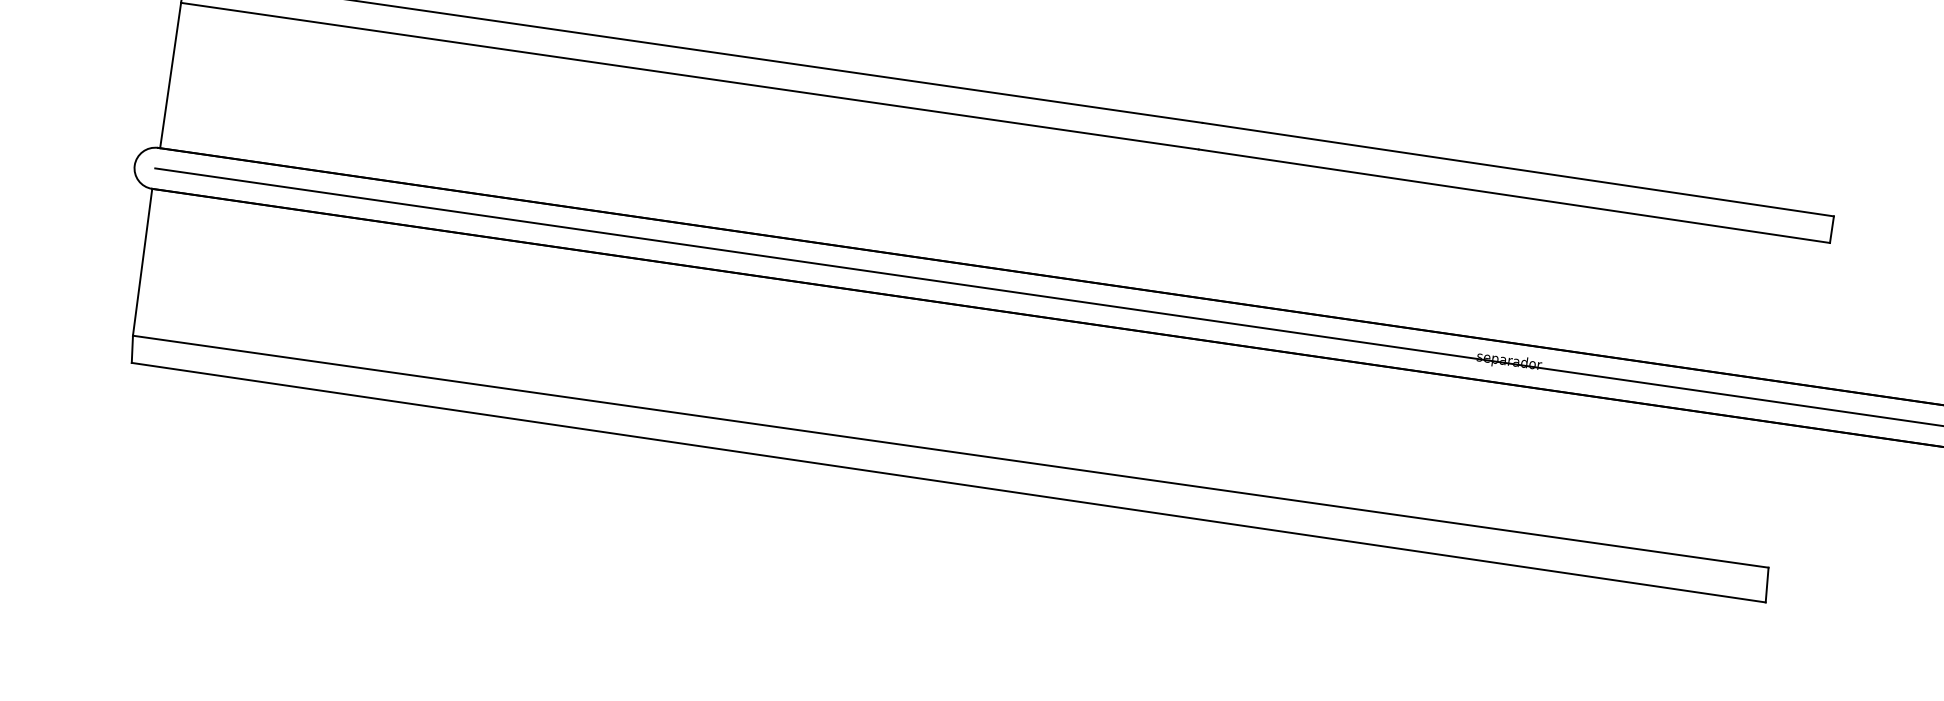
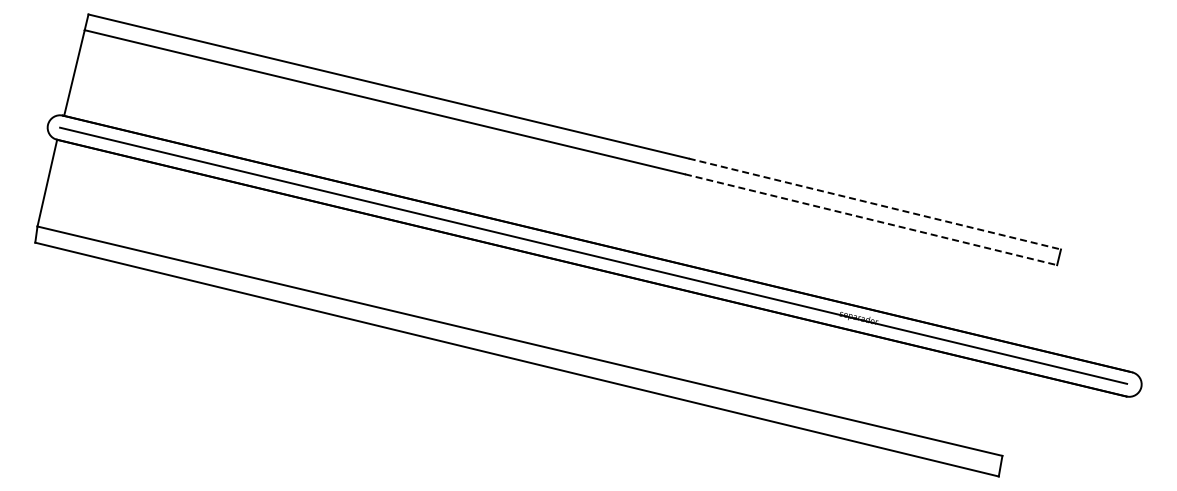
line: (1517, 170) -> (874, 204), solid -> dashed
line: (1515, 195) -> (871, 219), solid -> dashed

